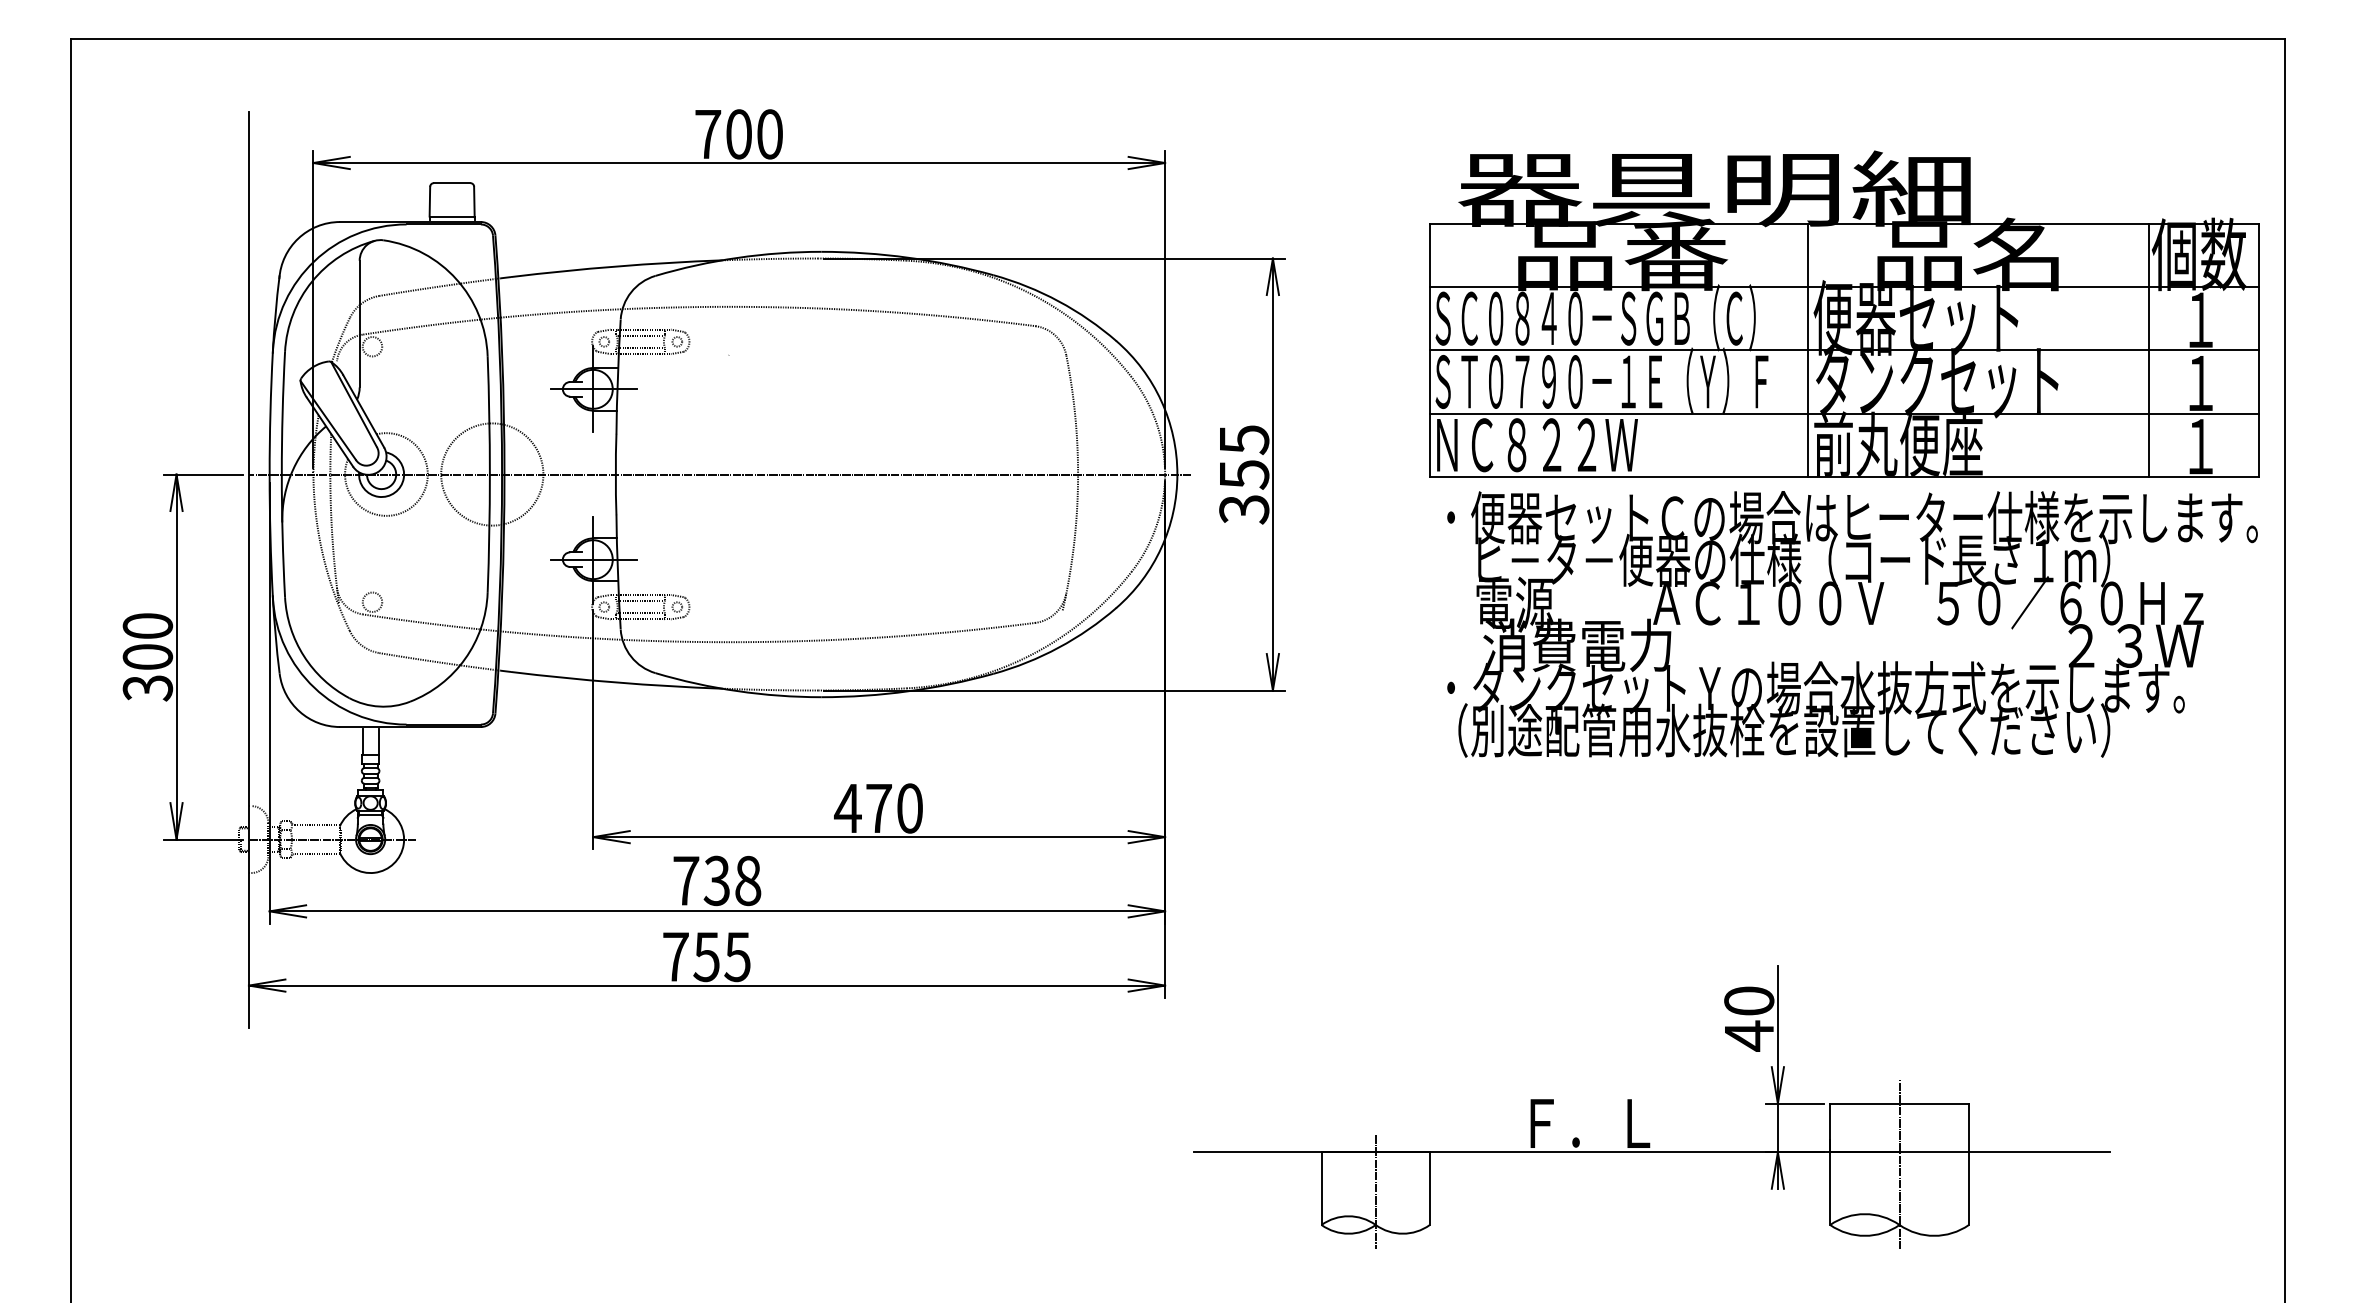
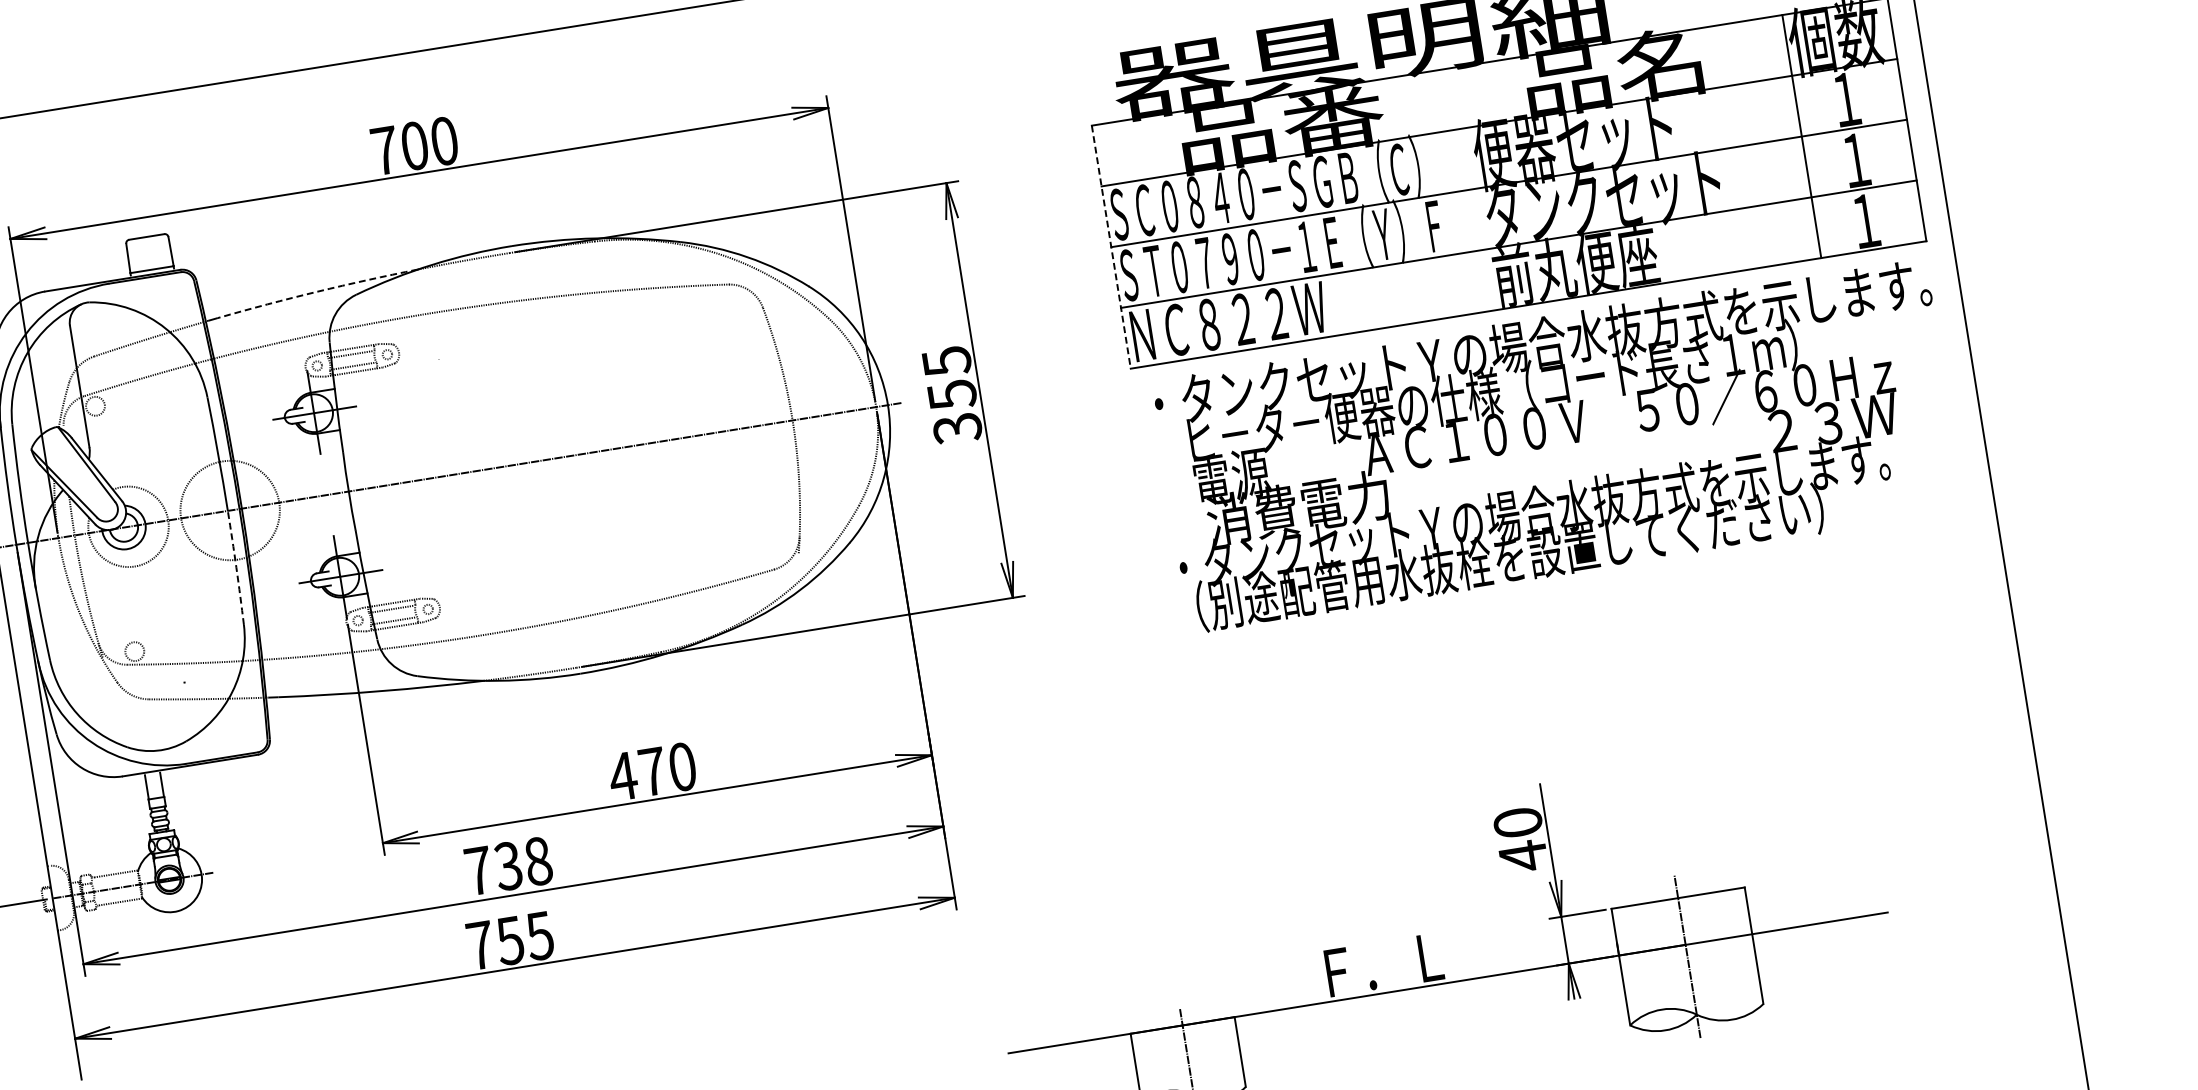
arc: (616, 266) -> (317, 291), solid -> dashed
line: (1808, 349) -> (1474, 188), removed
line: (1429, 350) -> (1110, 247), solid -> dashed
text: (1852, 517) -> (1542, 342), ・便器セットＣの場合はヒーター仕様を示します。 -> ・タンクセットＹの場合水抜方式を示します。
arc: (489, 533) -> (236, 567), solid -> dashed

